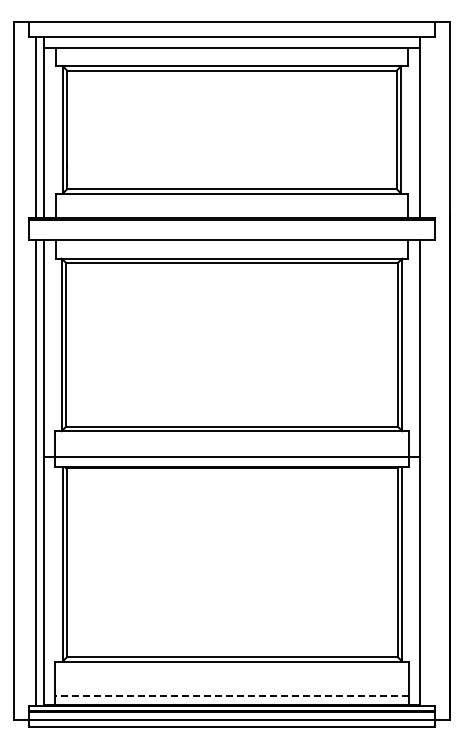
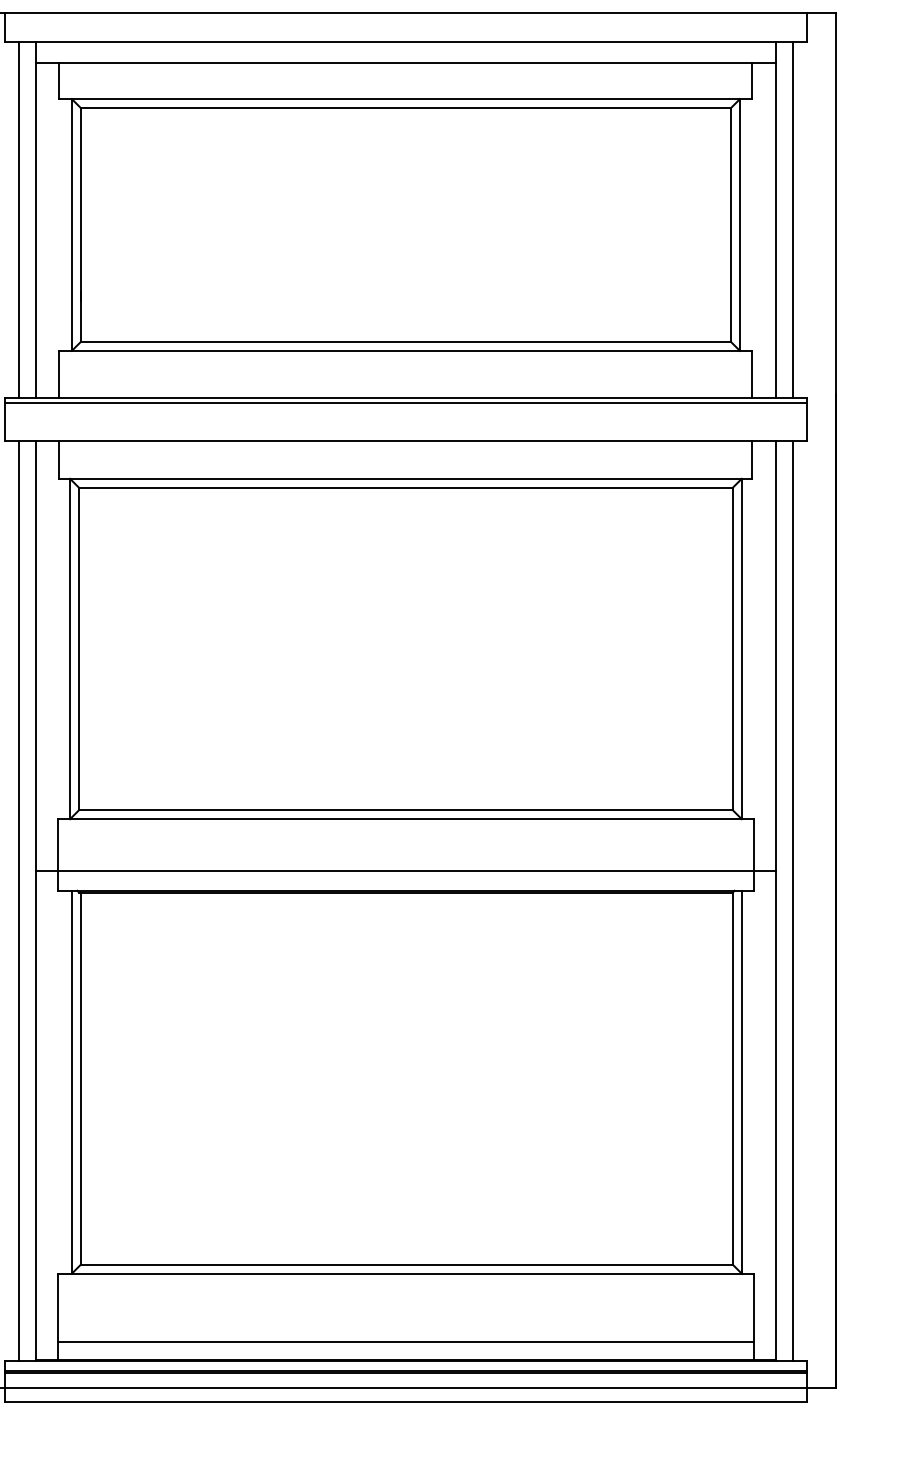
line: (428, 126) -> (793, 218), added
line: (428, 472) -> (793, 900), added
line: (232, 696) -> (406, 1342), dashed -> solid

